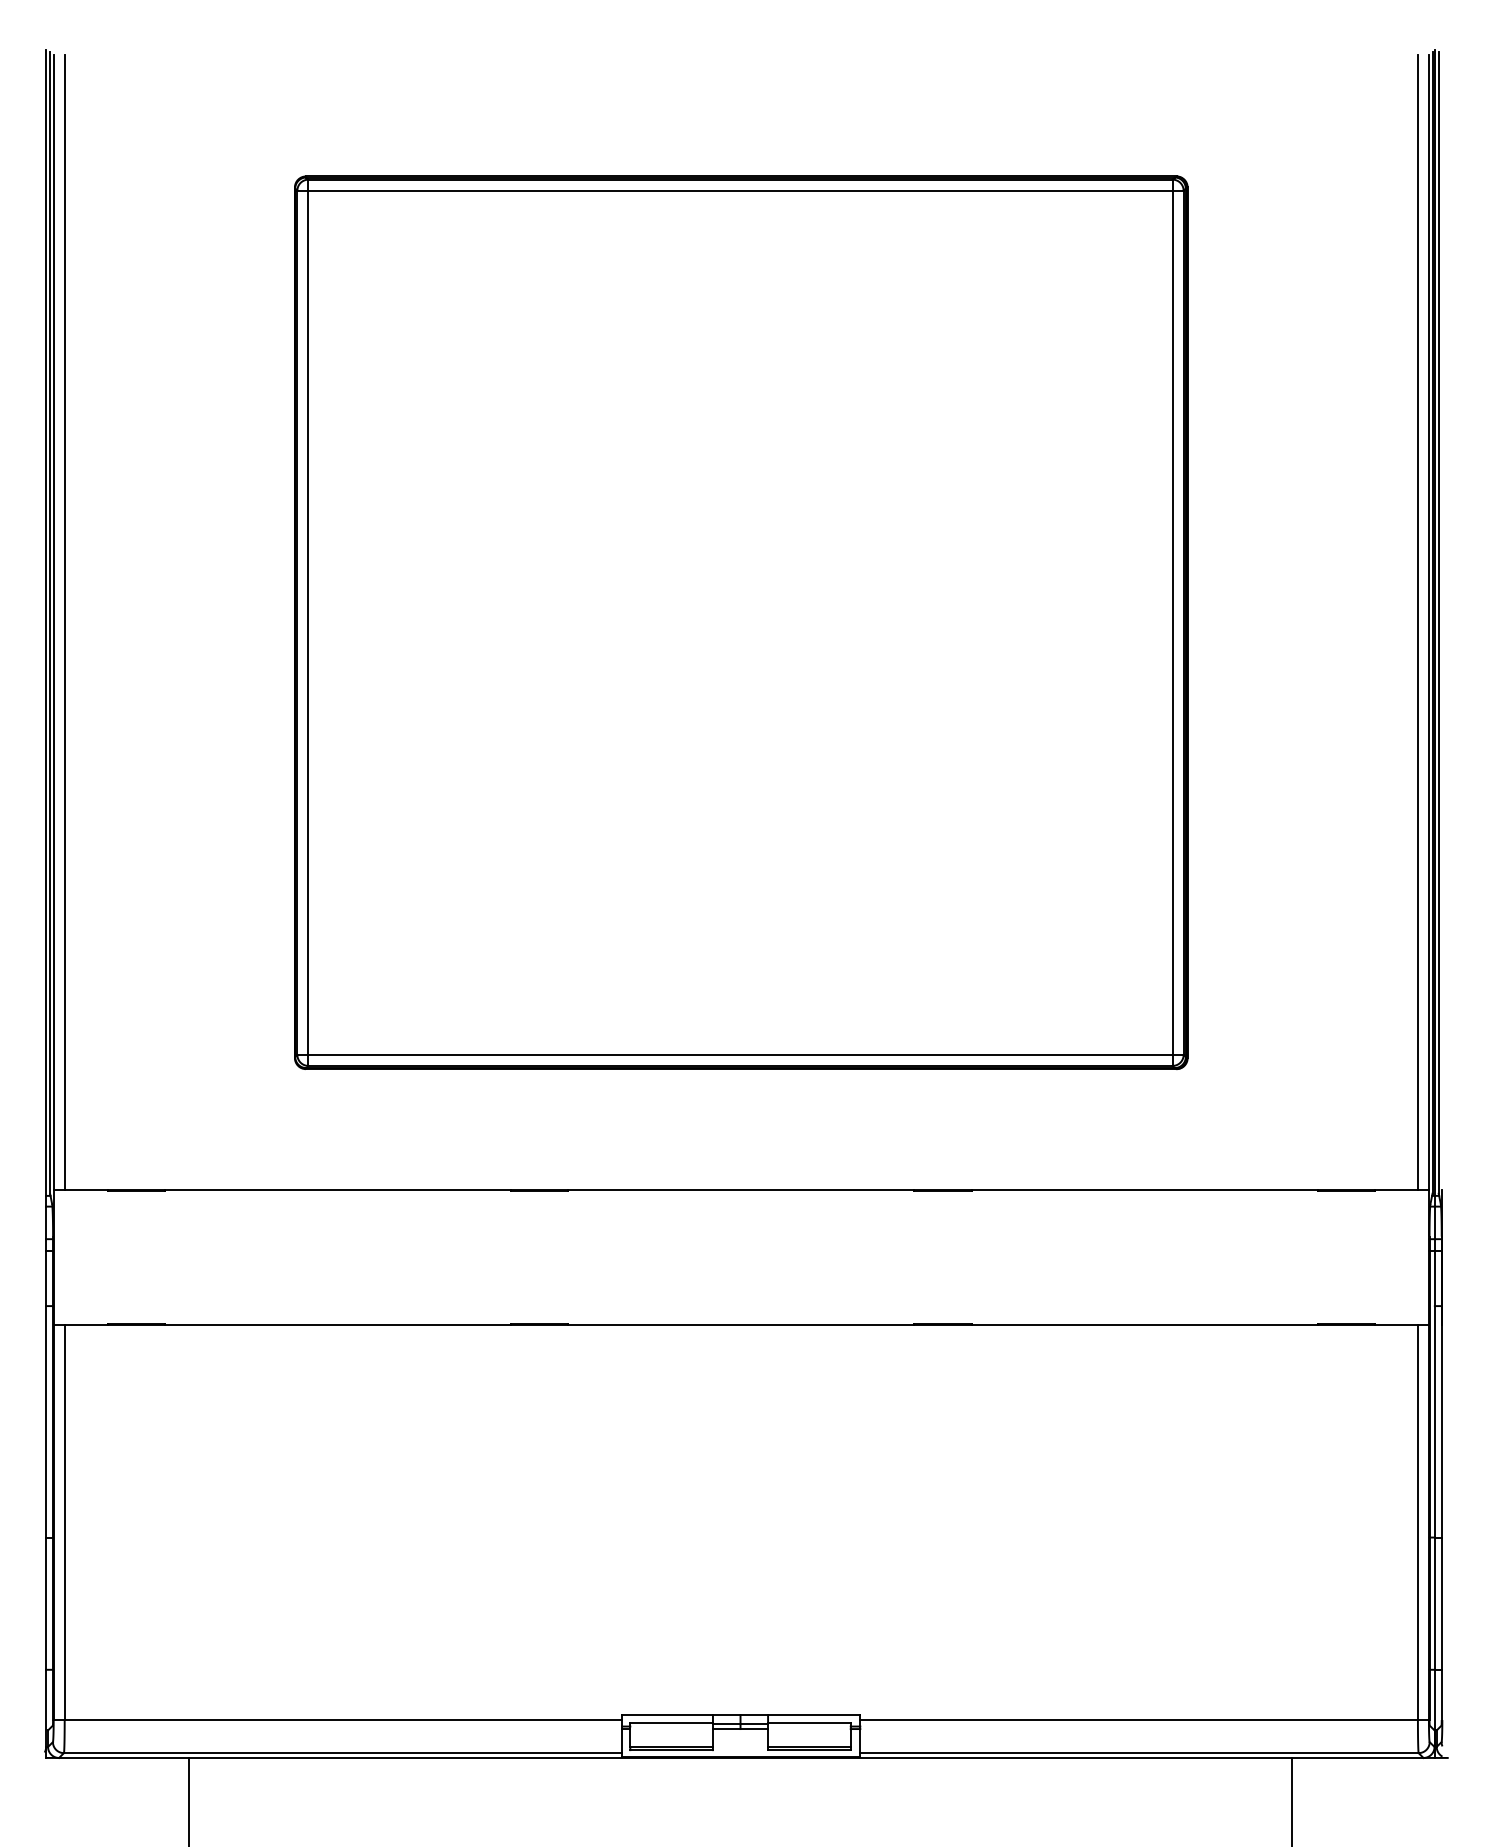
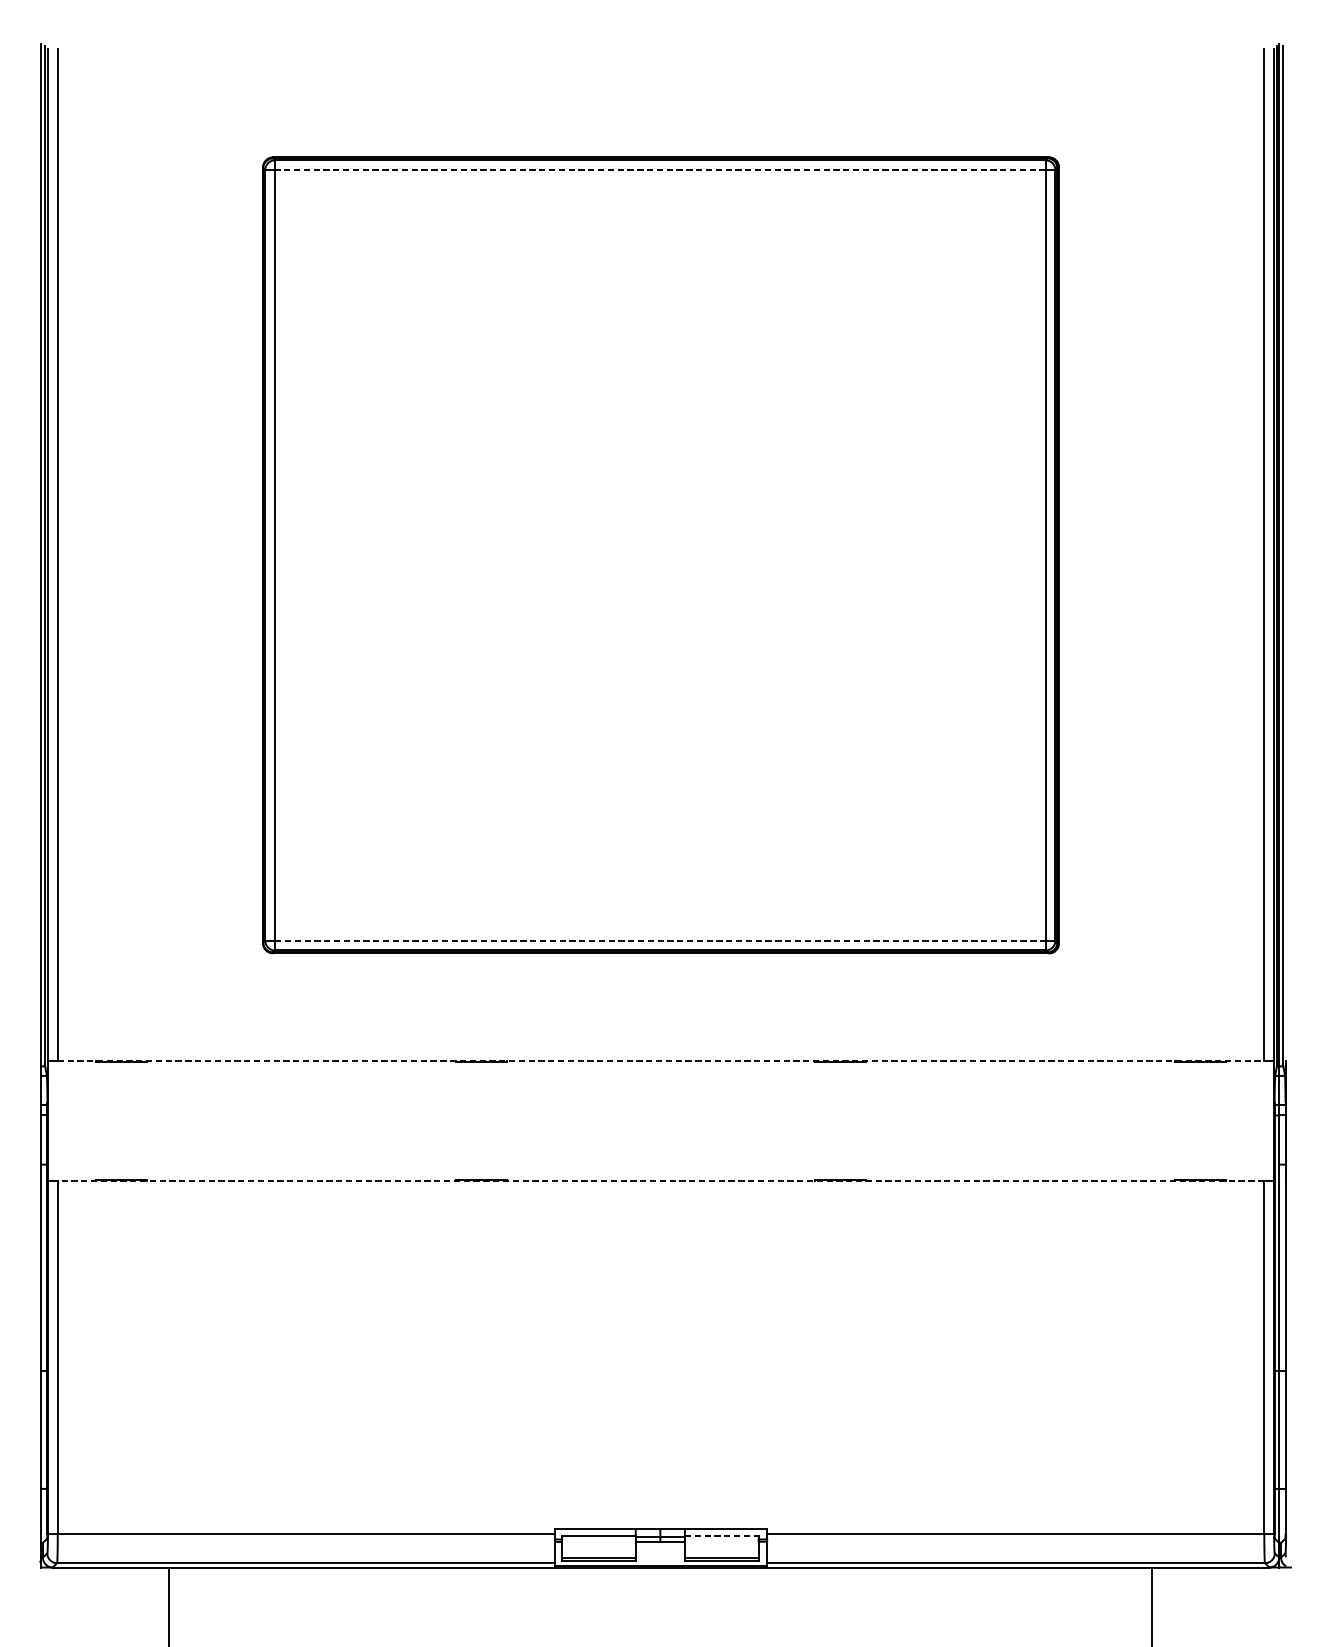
line: (740, 190) -> (660, 169), solid -> dashed
line: (741, 1054) -> (661, 940), solid -> dashed
line: (741, 1190) -> (661, 1061), solid -> dashed
line: (741, 1324) -> (661, 1181), solid -> dashed
line: (809, 1722) -> (721, 1535), solid -> dashed

